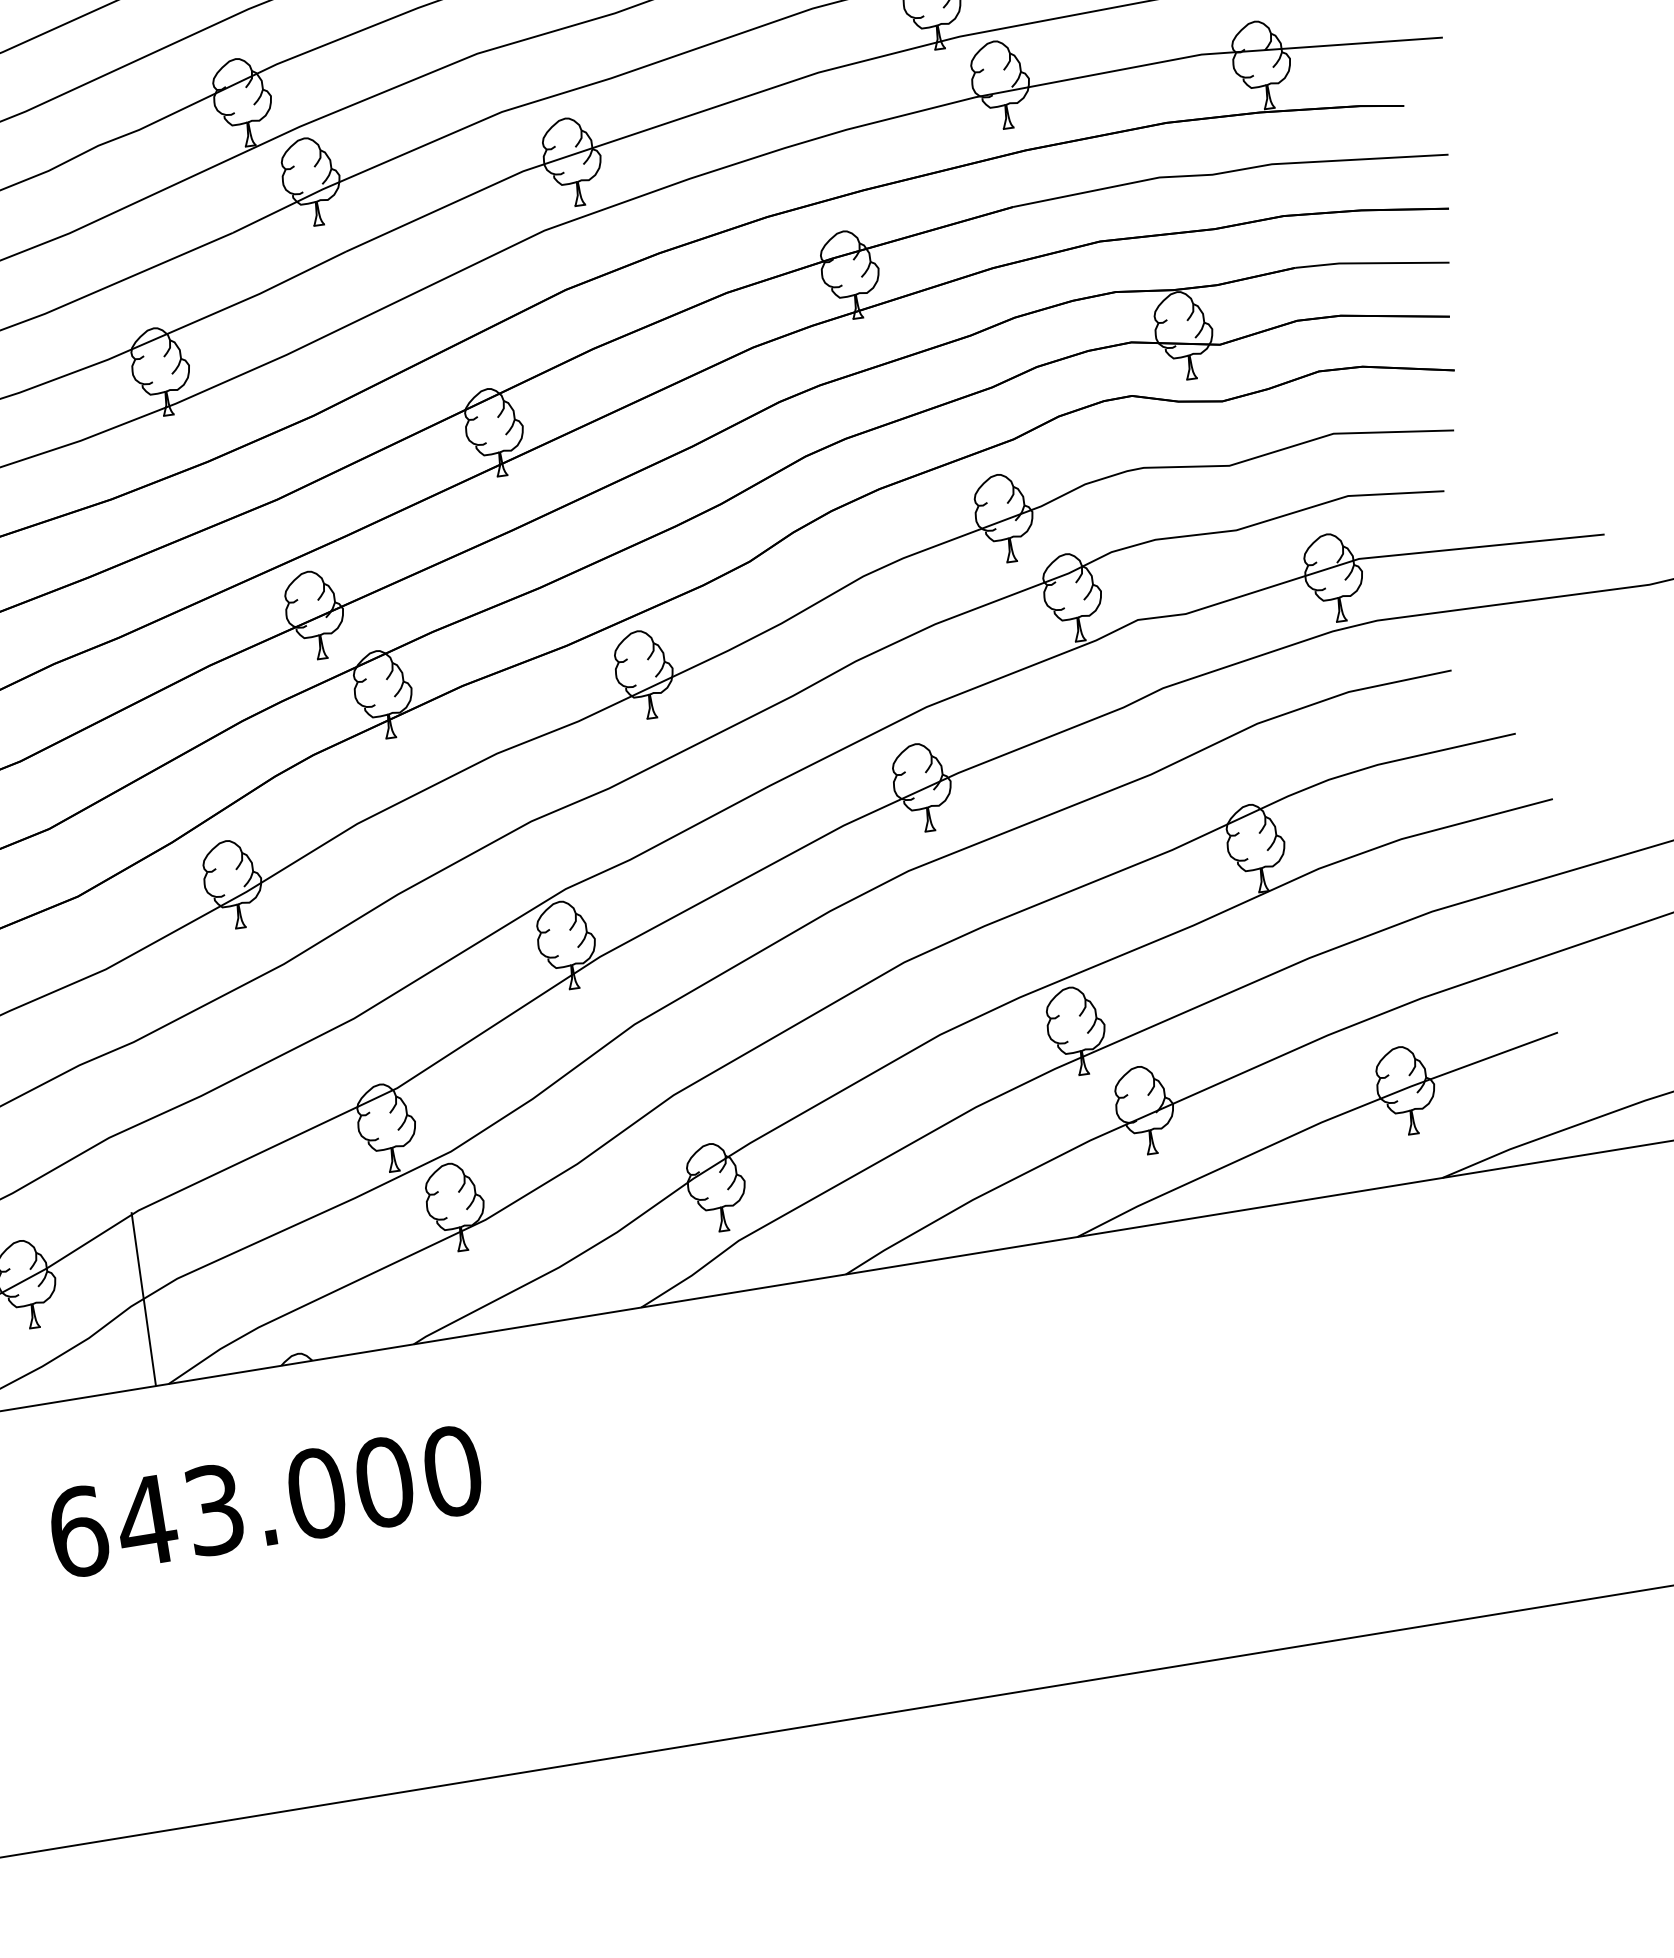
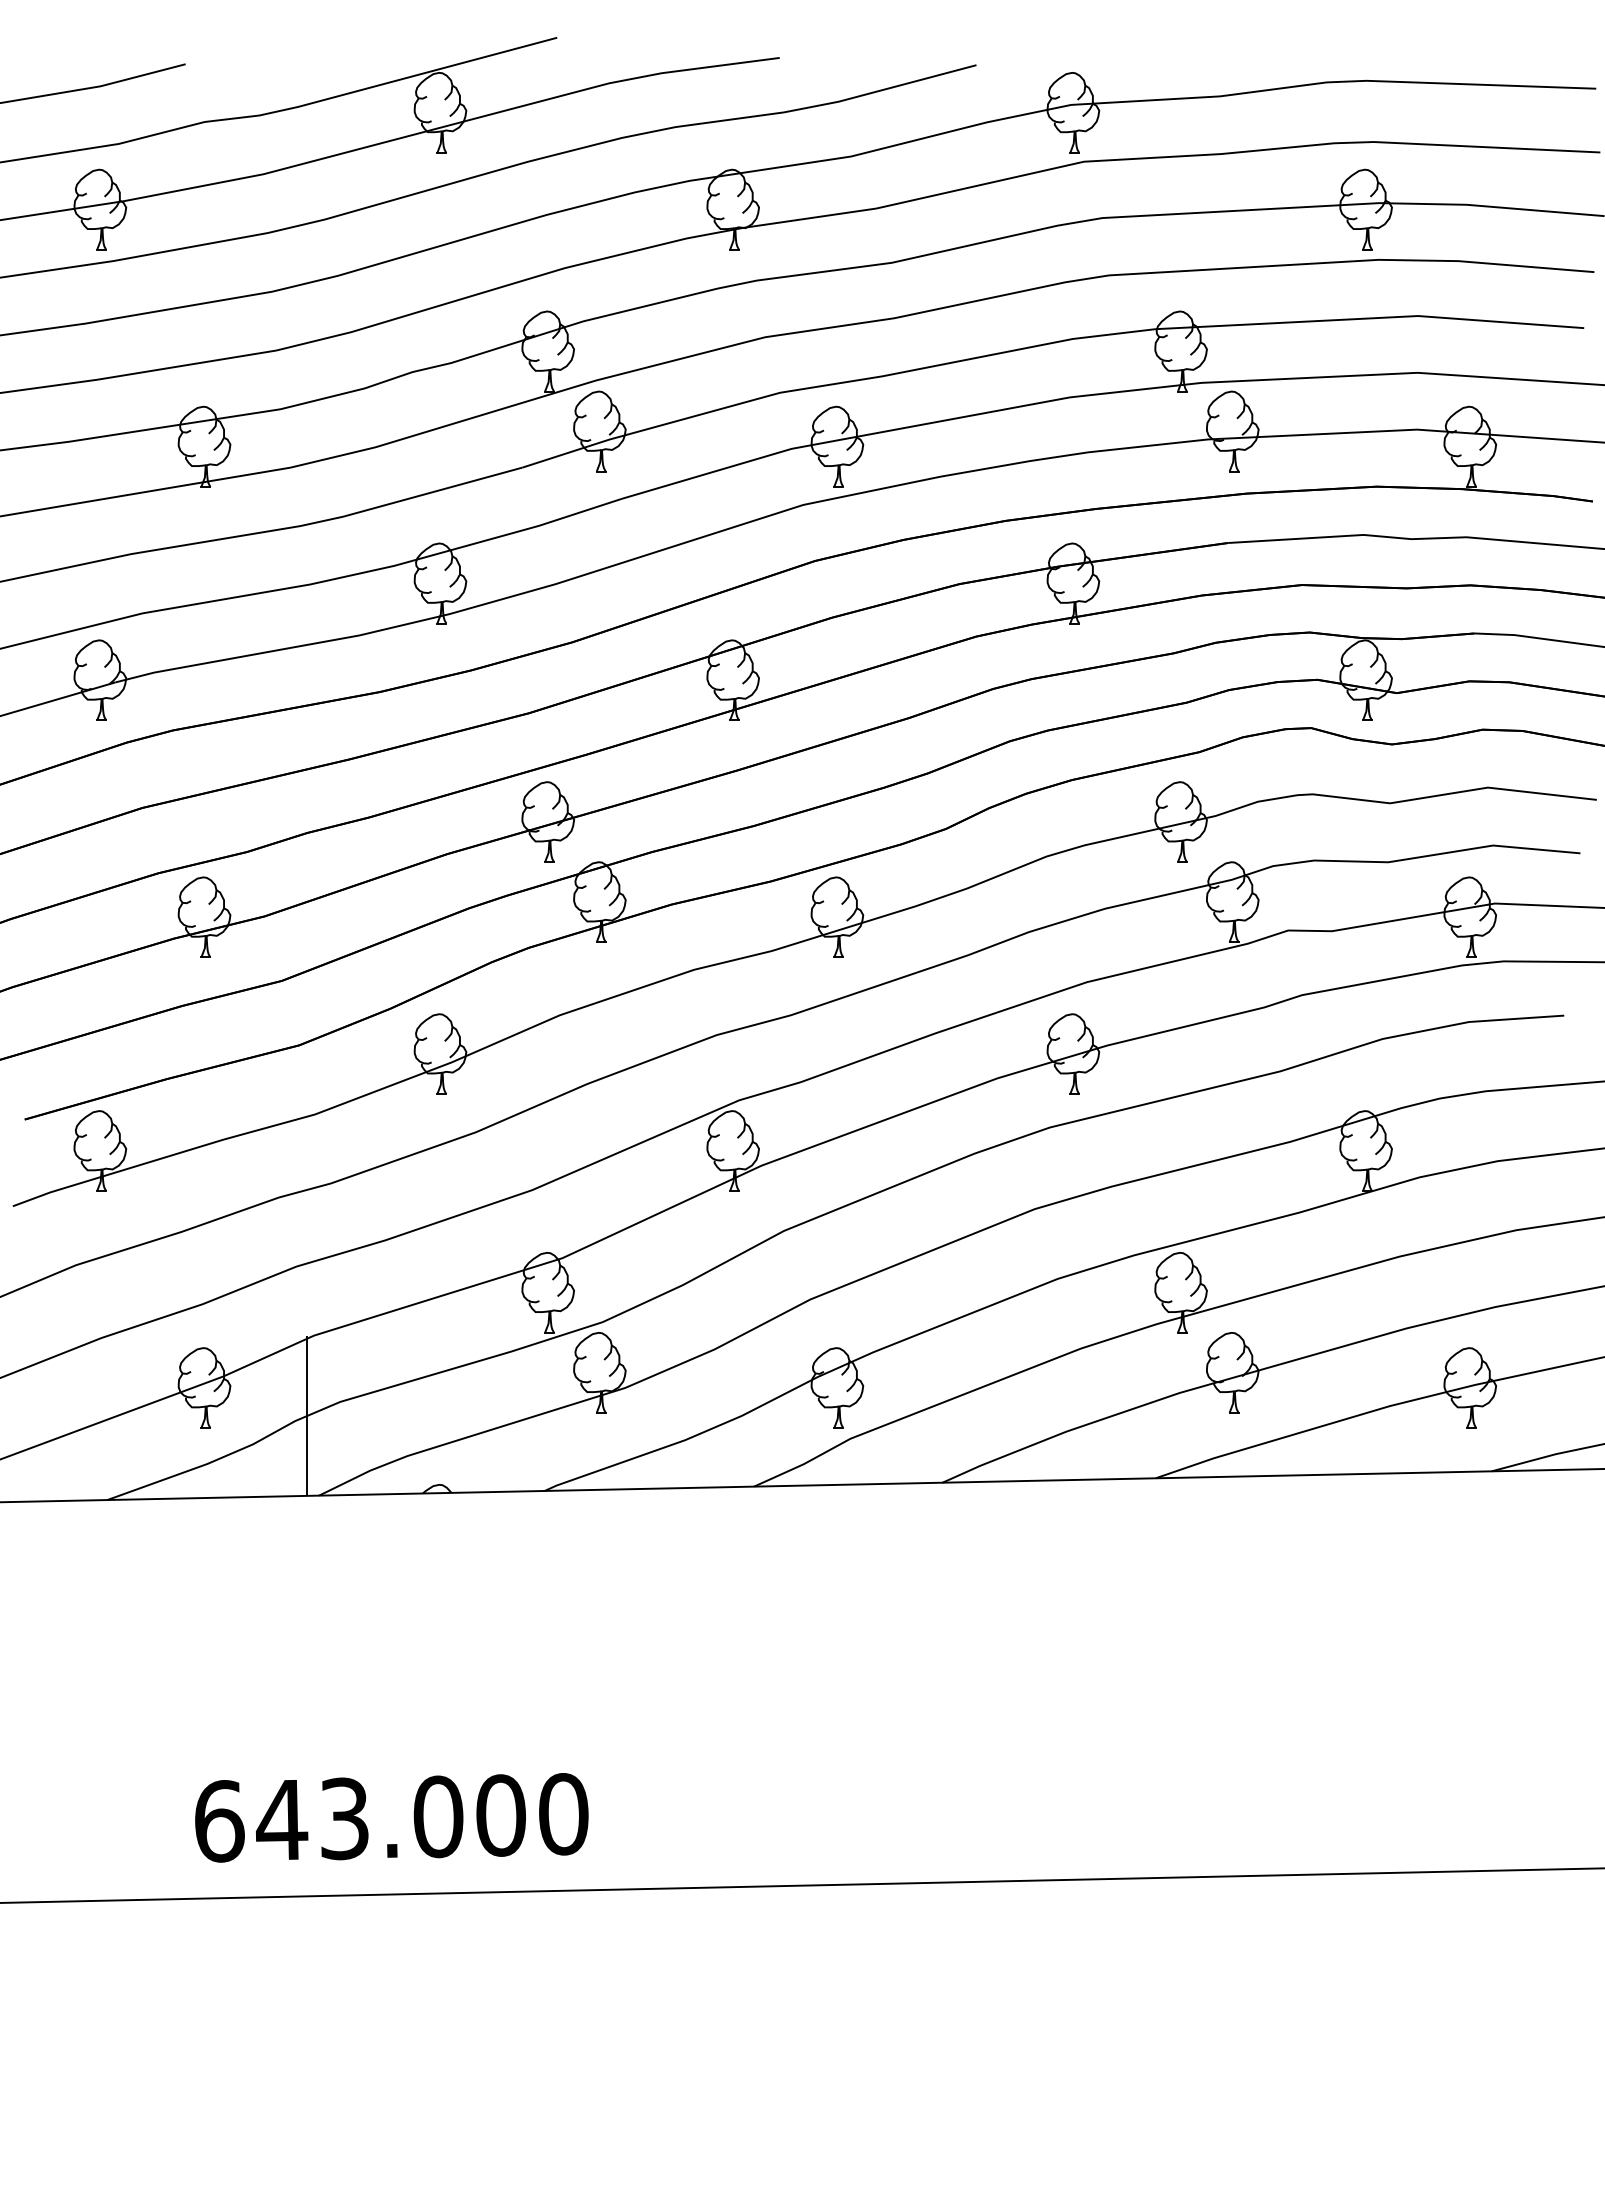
text: (265, 1501) -> (391, 1817), moved

